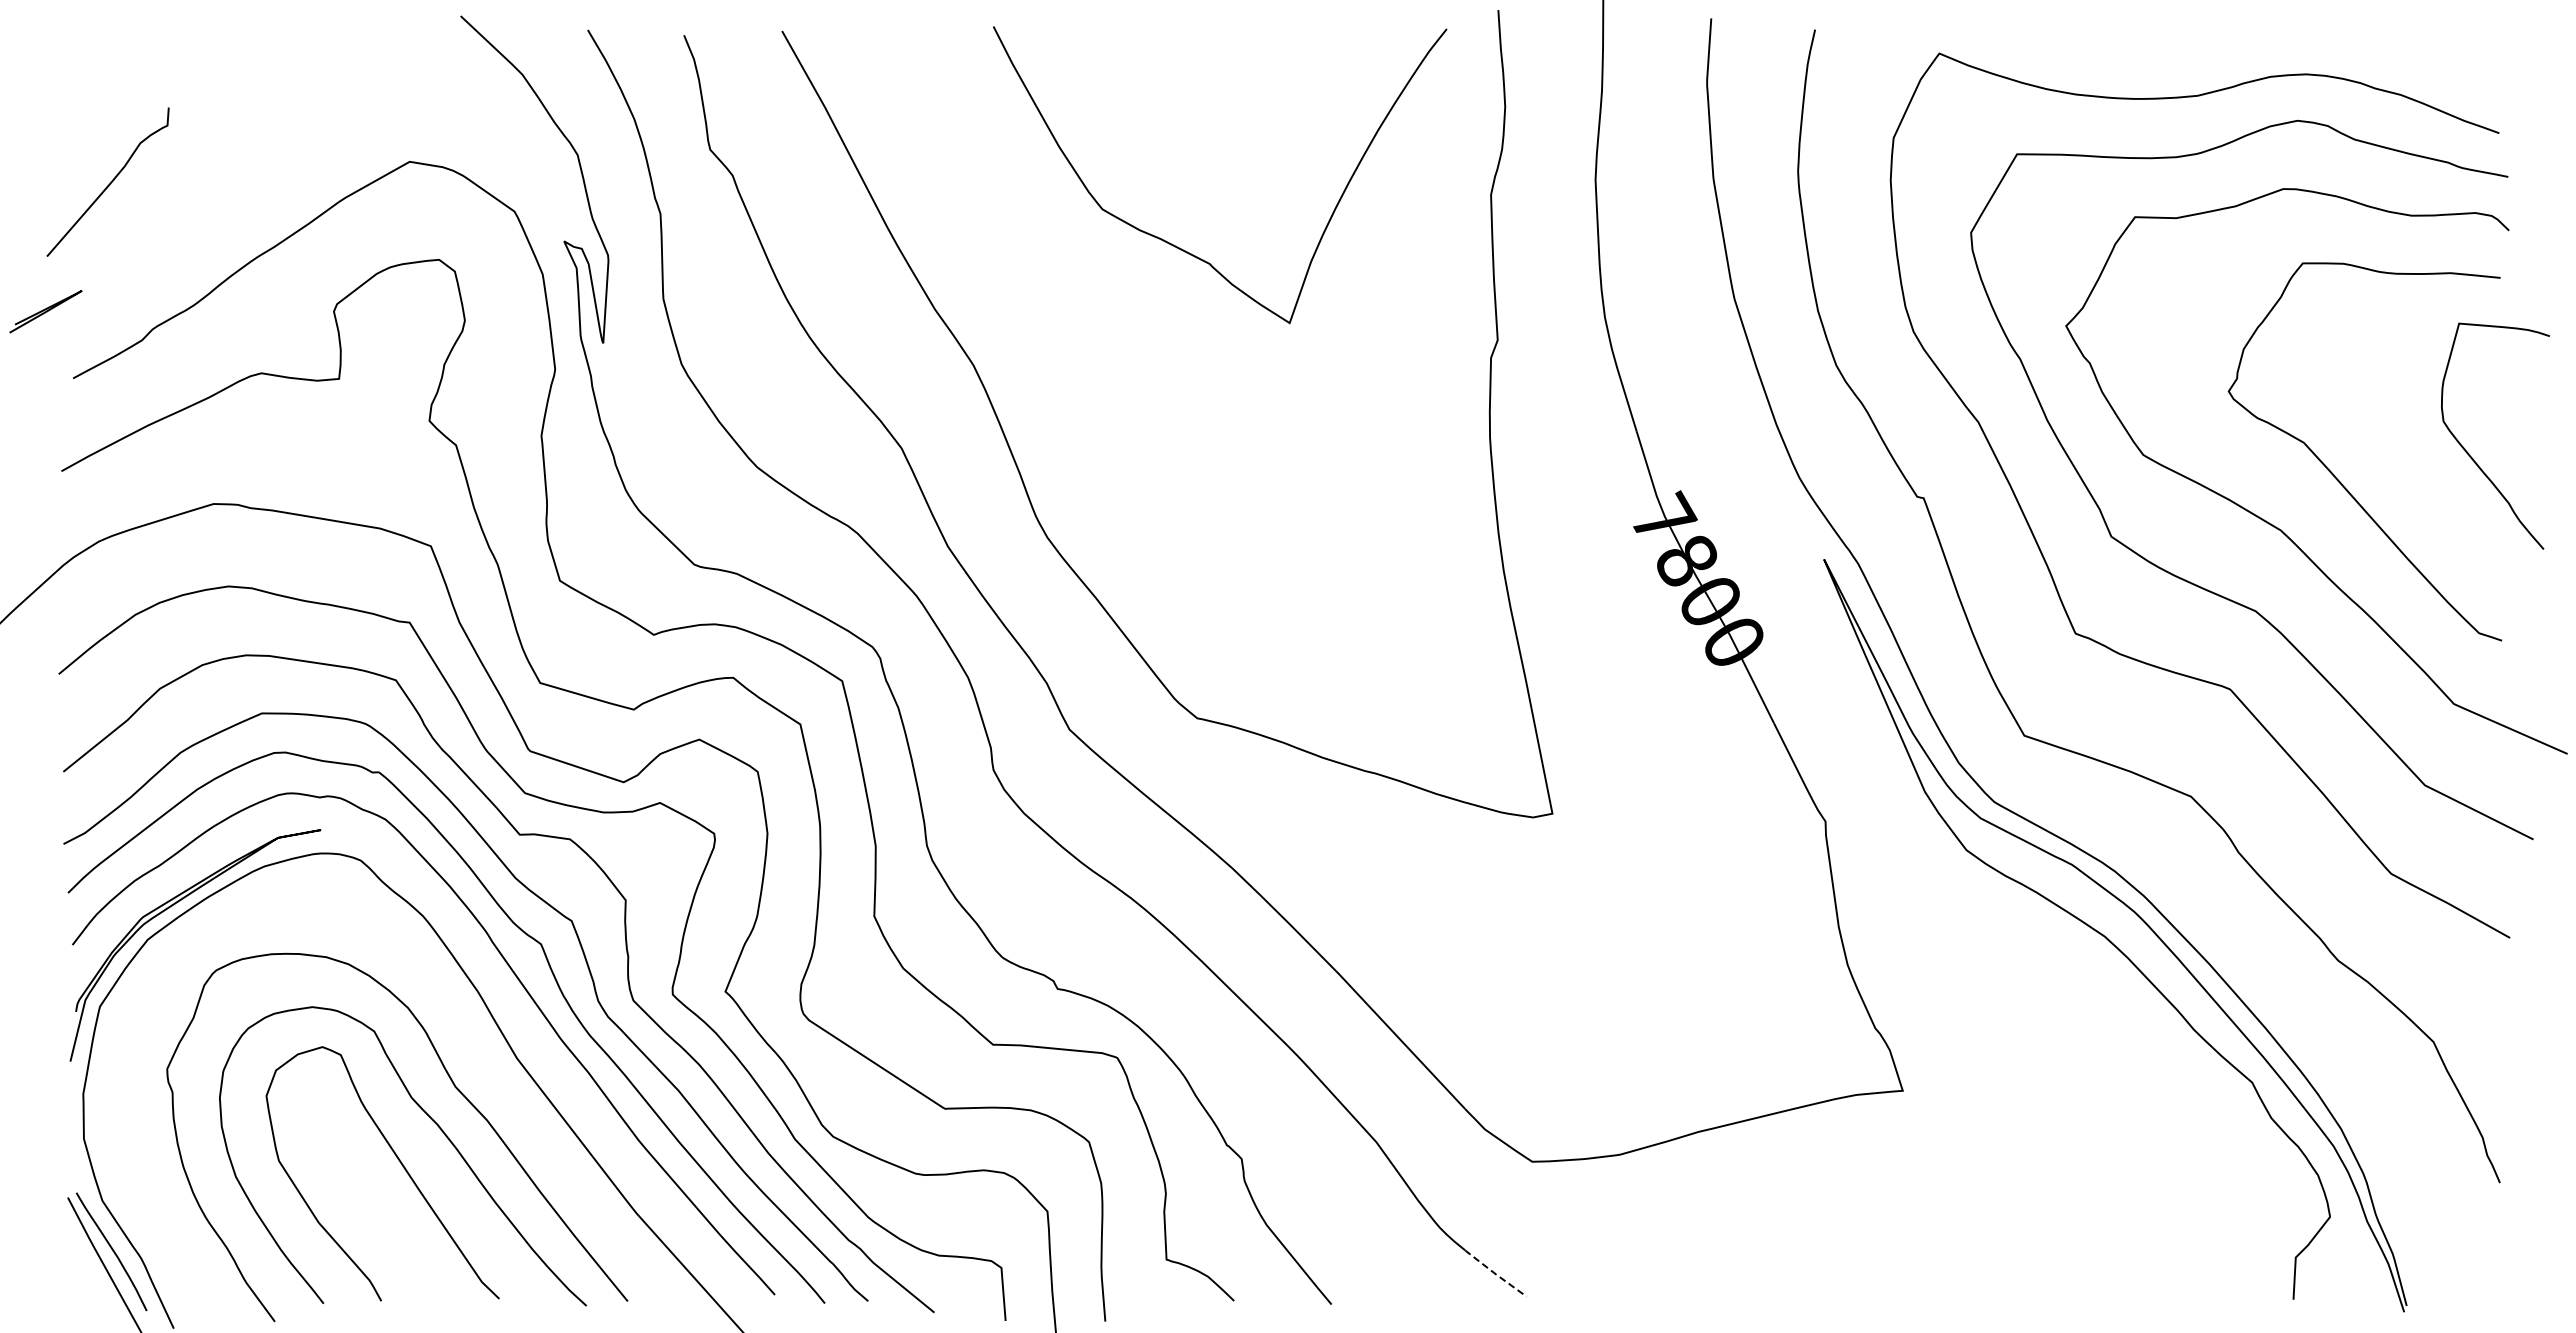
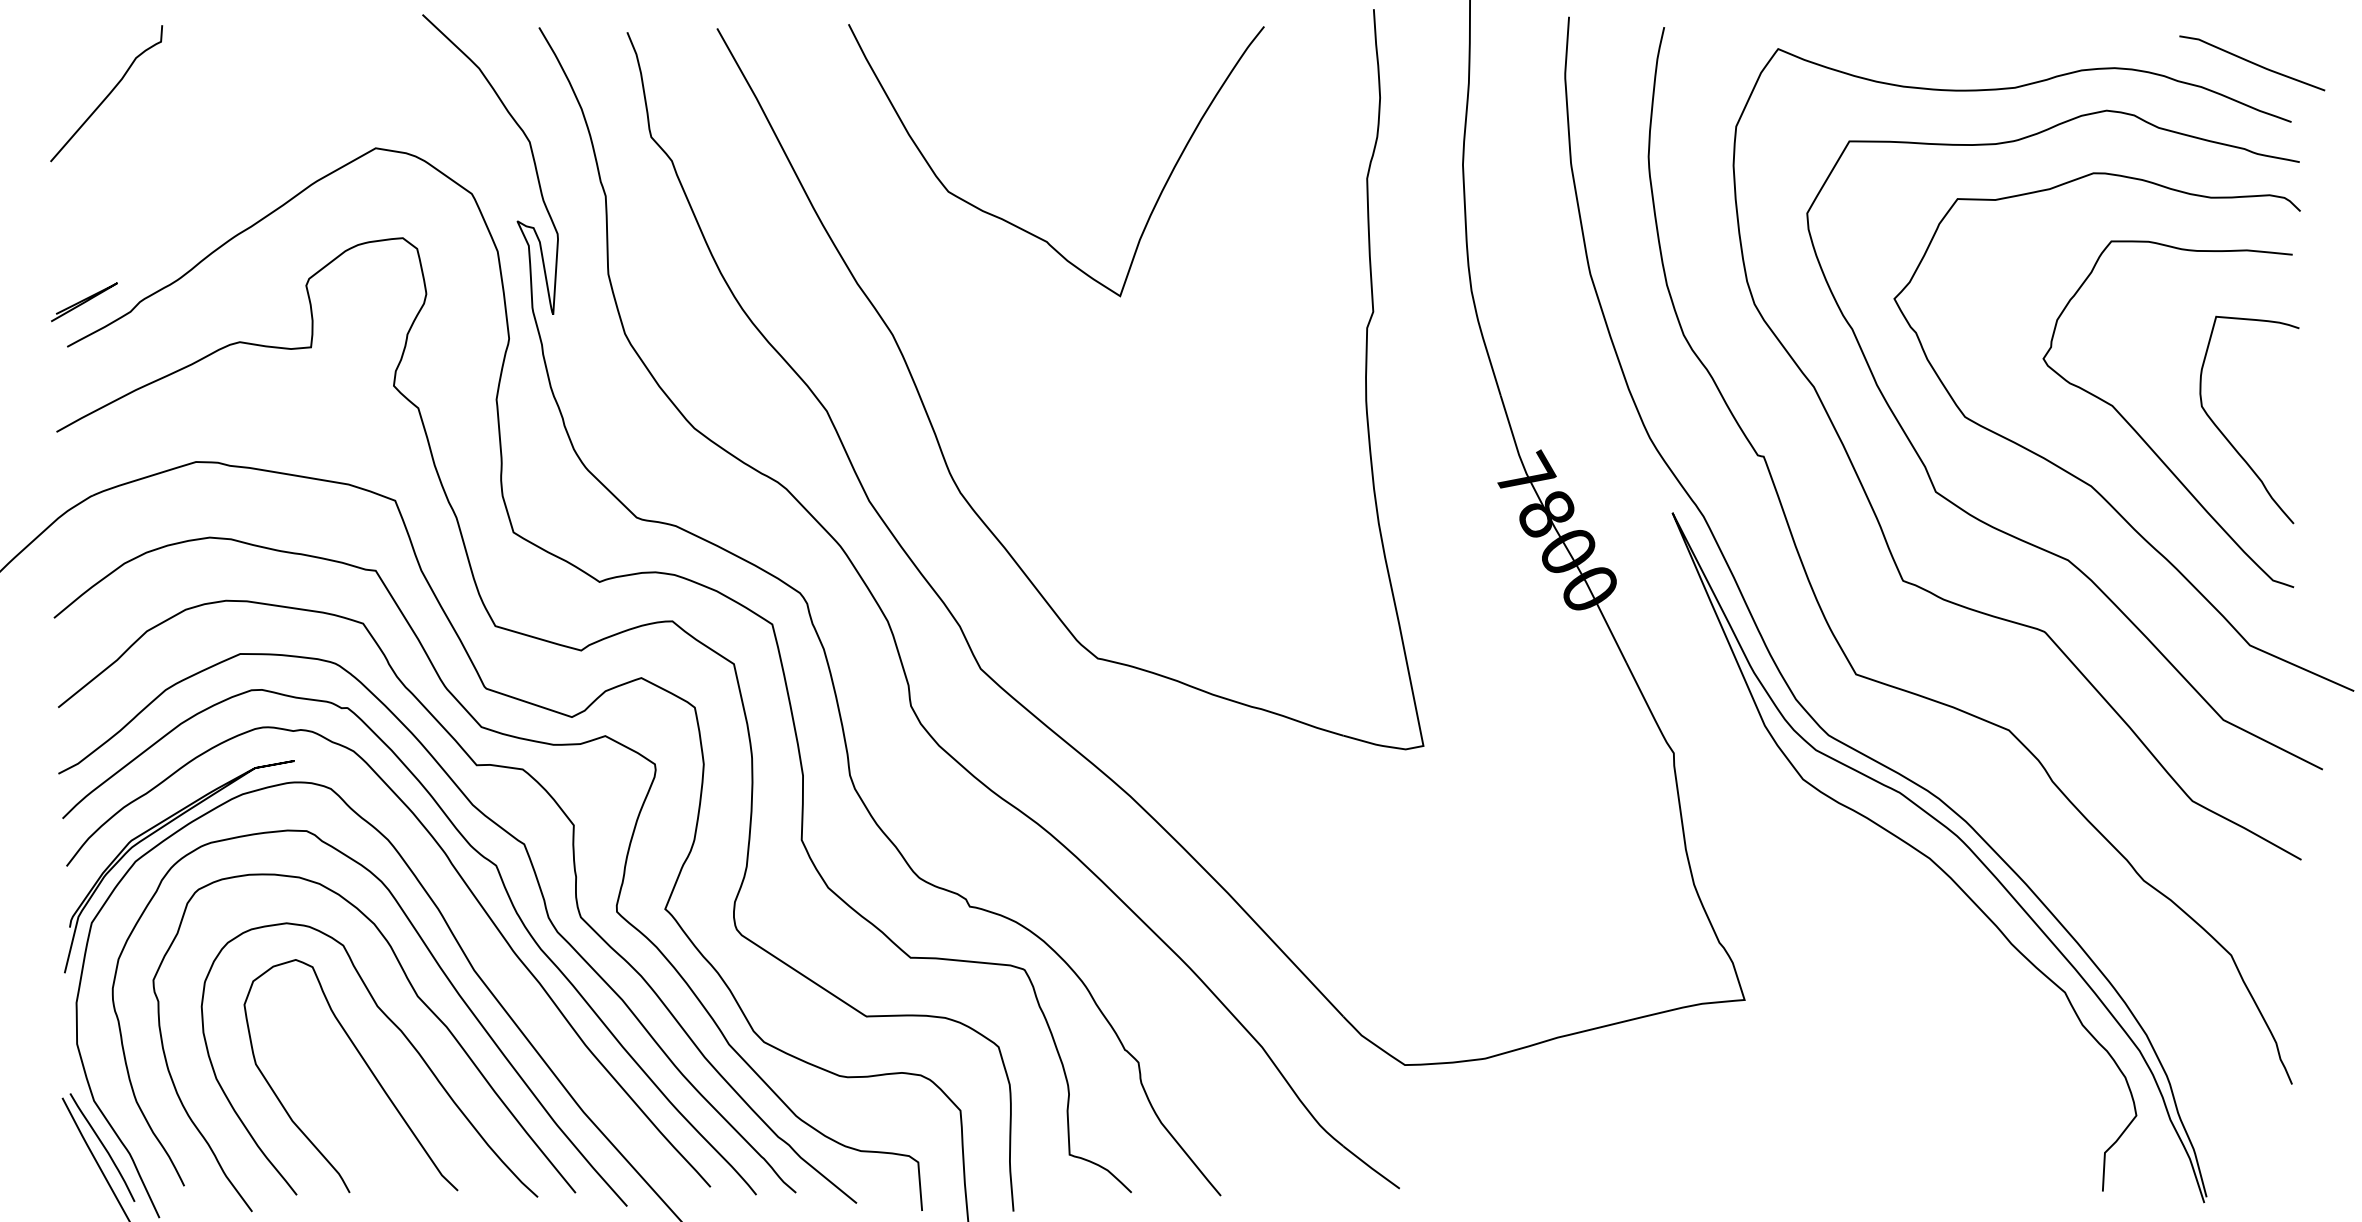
curve: (2456, 68) -> (2252, 62), added
curve: (109, 183) -> (107, 94), moved
curve: (1183, 249) -> (1022, 228), moved
curve: (45, 311) -> (84, 302), moved
curve: (2469, 453) -> (2225, 435), moved
curve: (481, 1059) -> (441, 971), added
line: (1495, 1273) -> (1371, 1167), dashed -> solid

